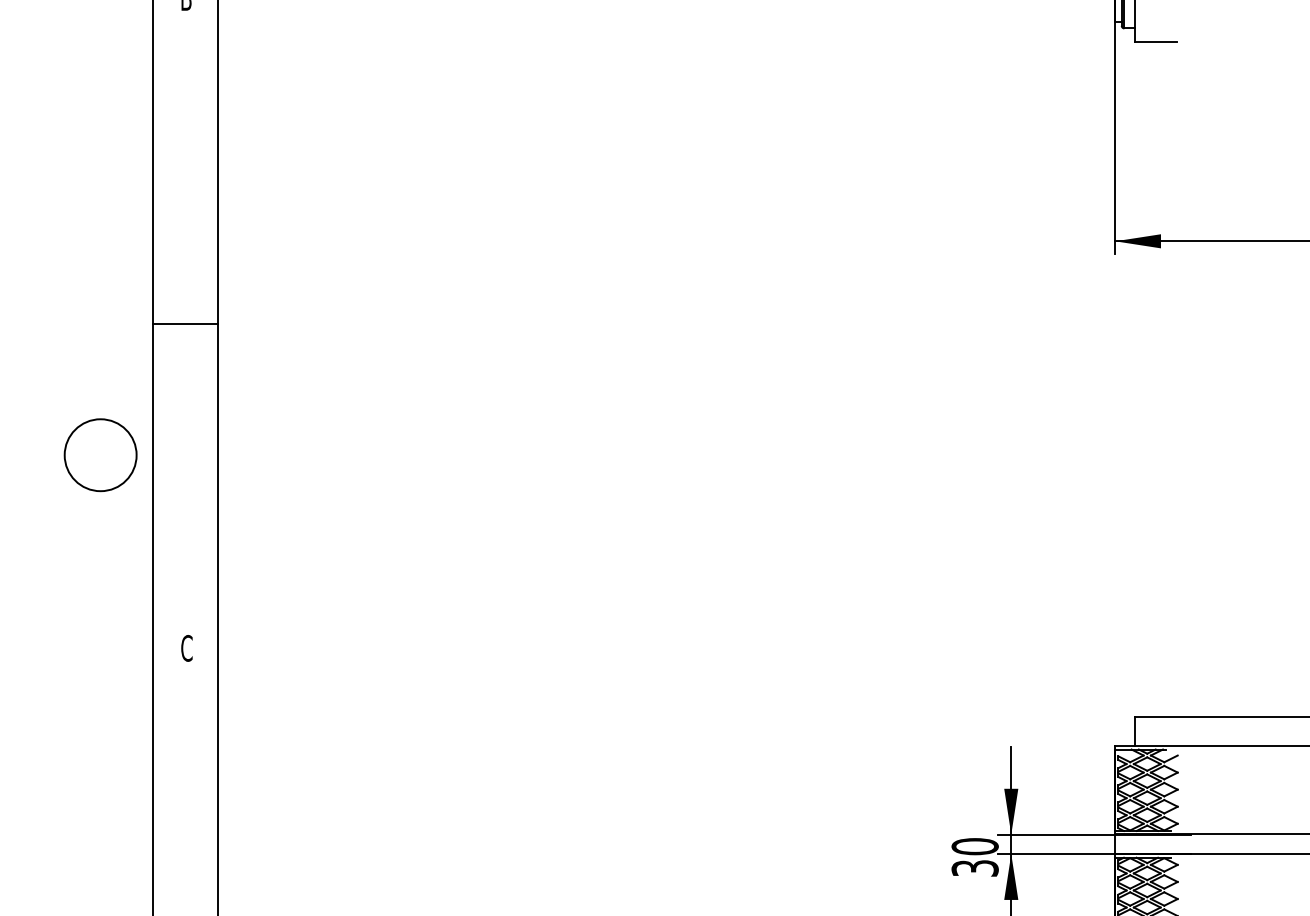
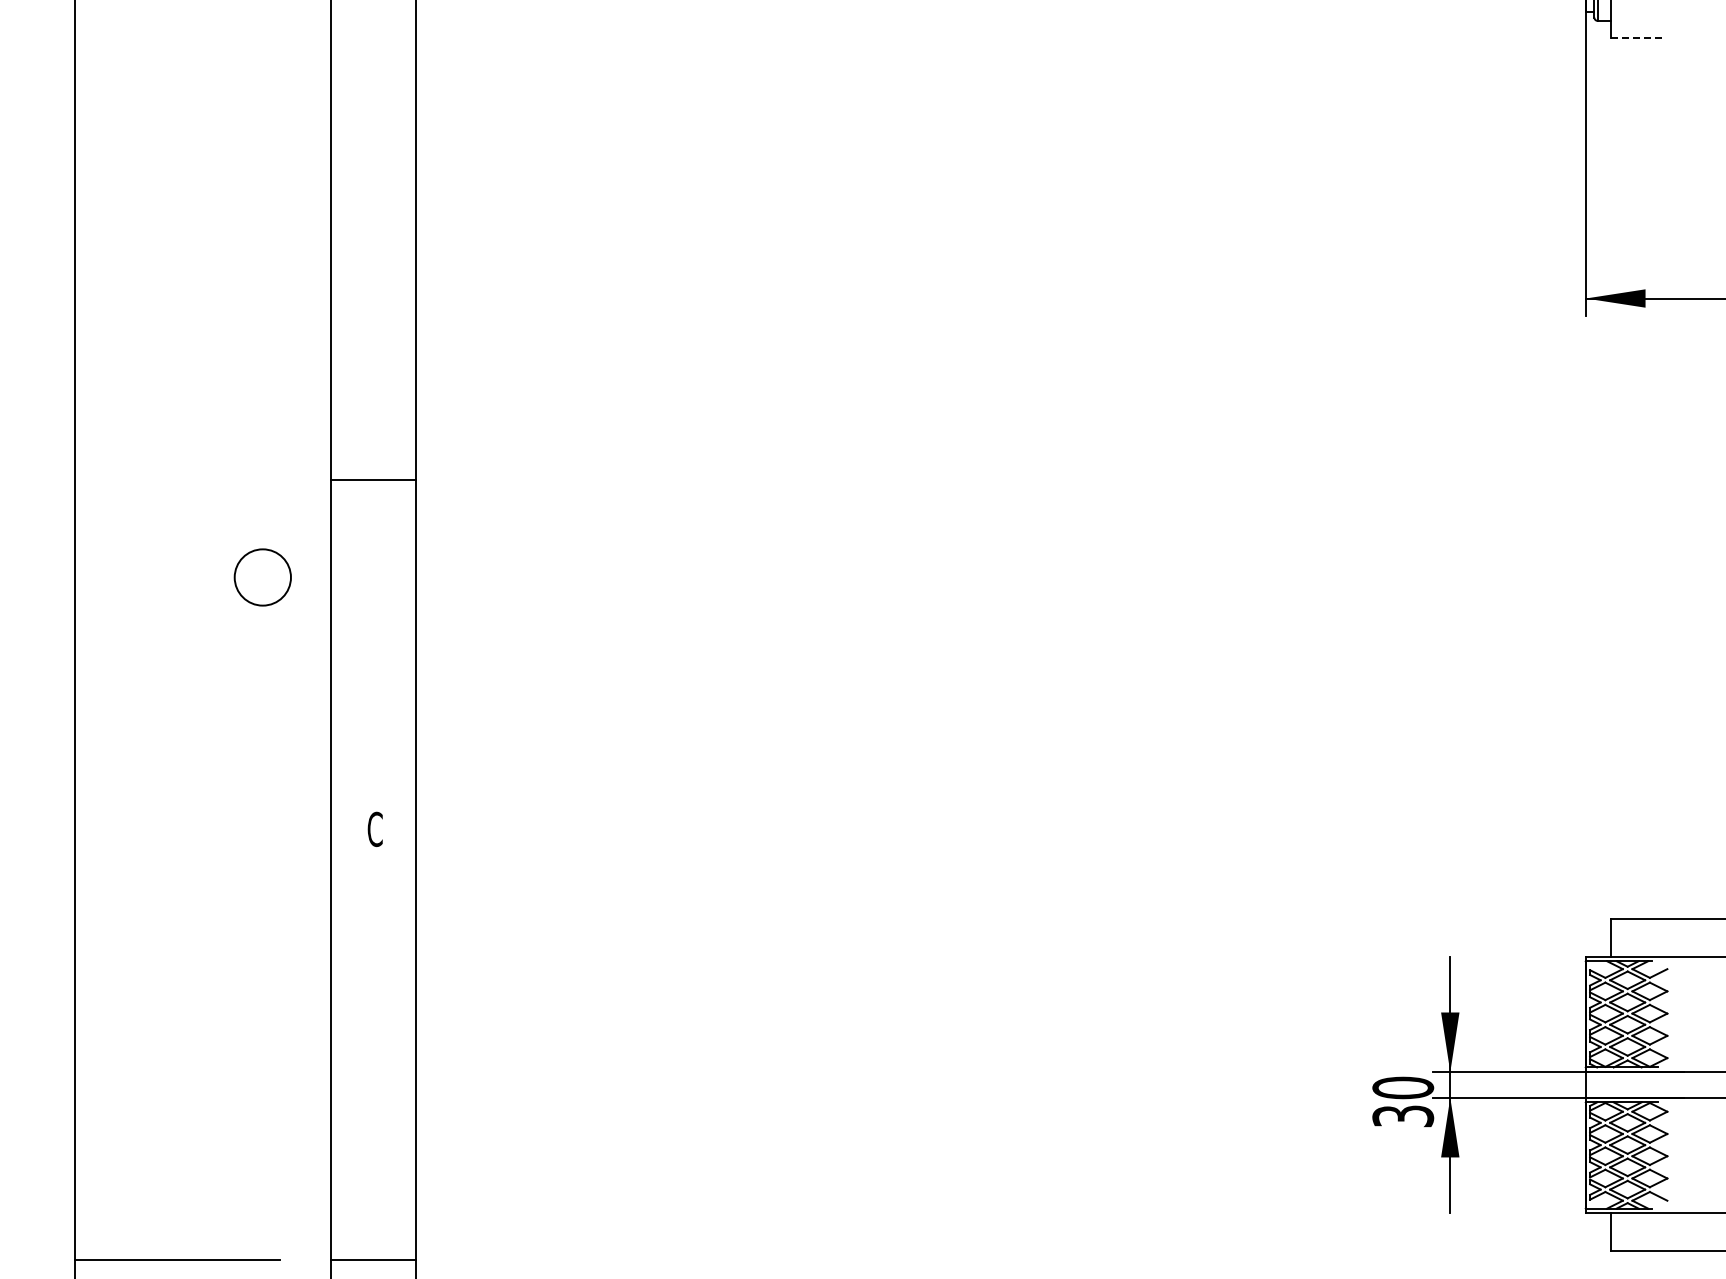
line: (1156, 41) -> (1639, 38), solid -> dashed
line: (185, 324) -> (373, 479), moved
circle: (100, 455) -> (262, 577), size x0.6

